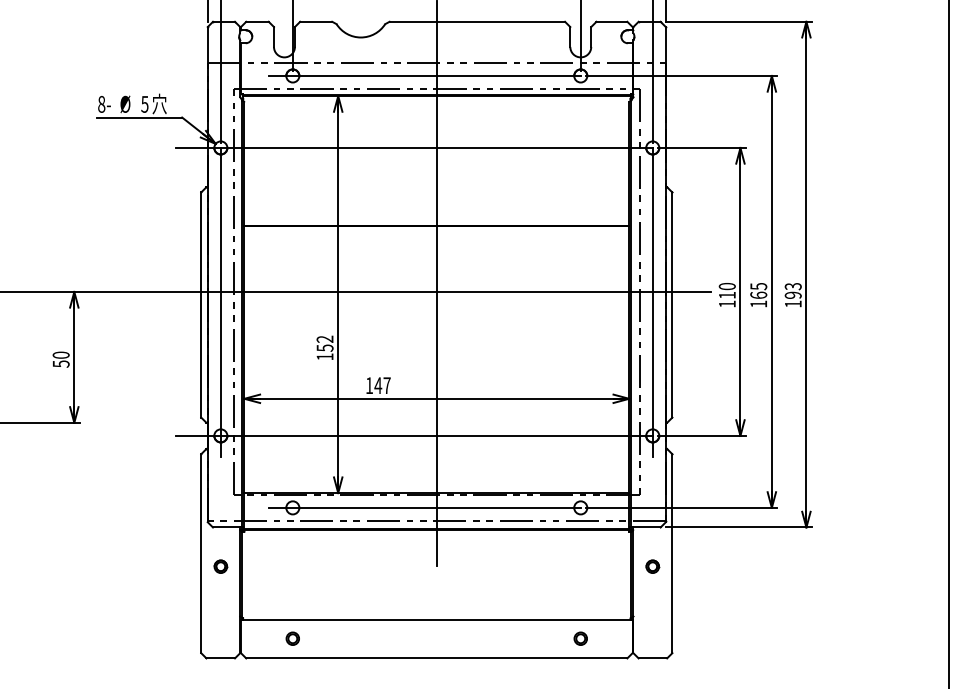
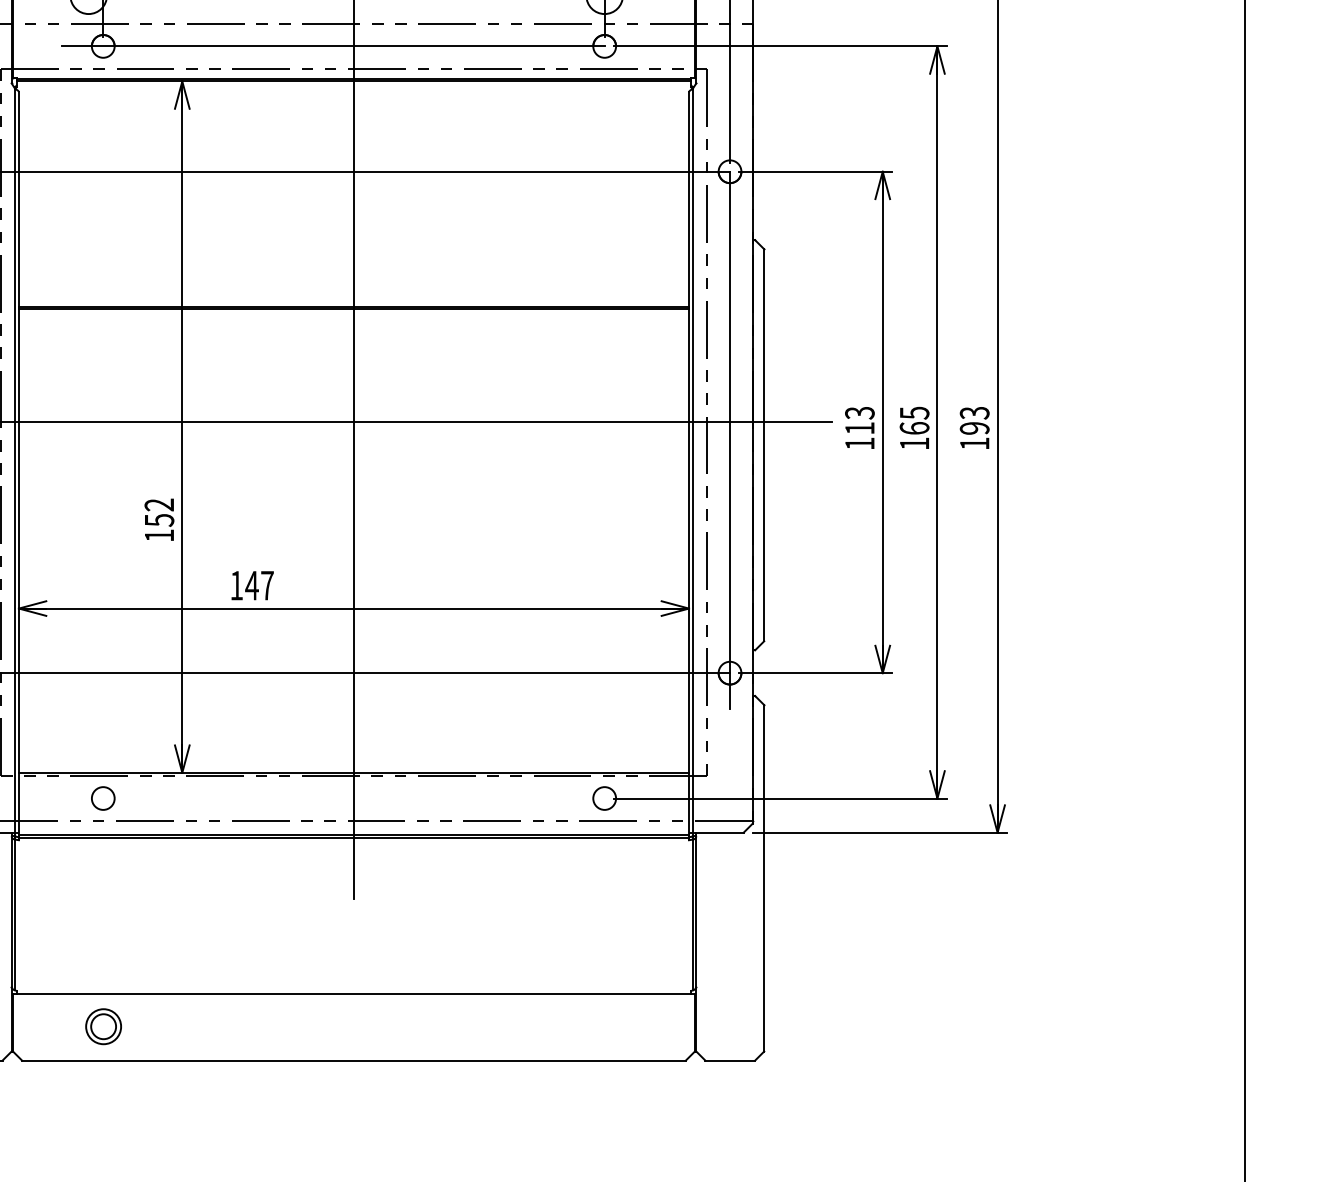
text: (727, 286) -> (860, 412), 110 -> 113
line: (424, 507) -> (332, 797), removed
part: (652, 566) -> (729, 900), removed
part: (292, 638) -> (102, 1025), size x1.6
part: (580, 638) -> (604, 1025), removed

